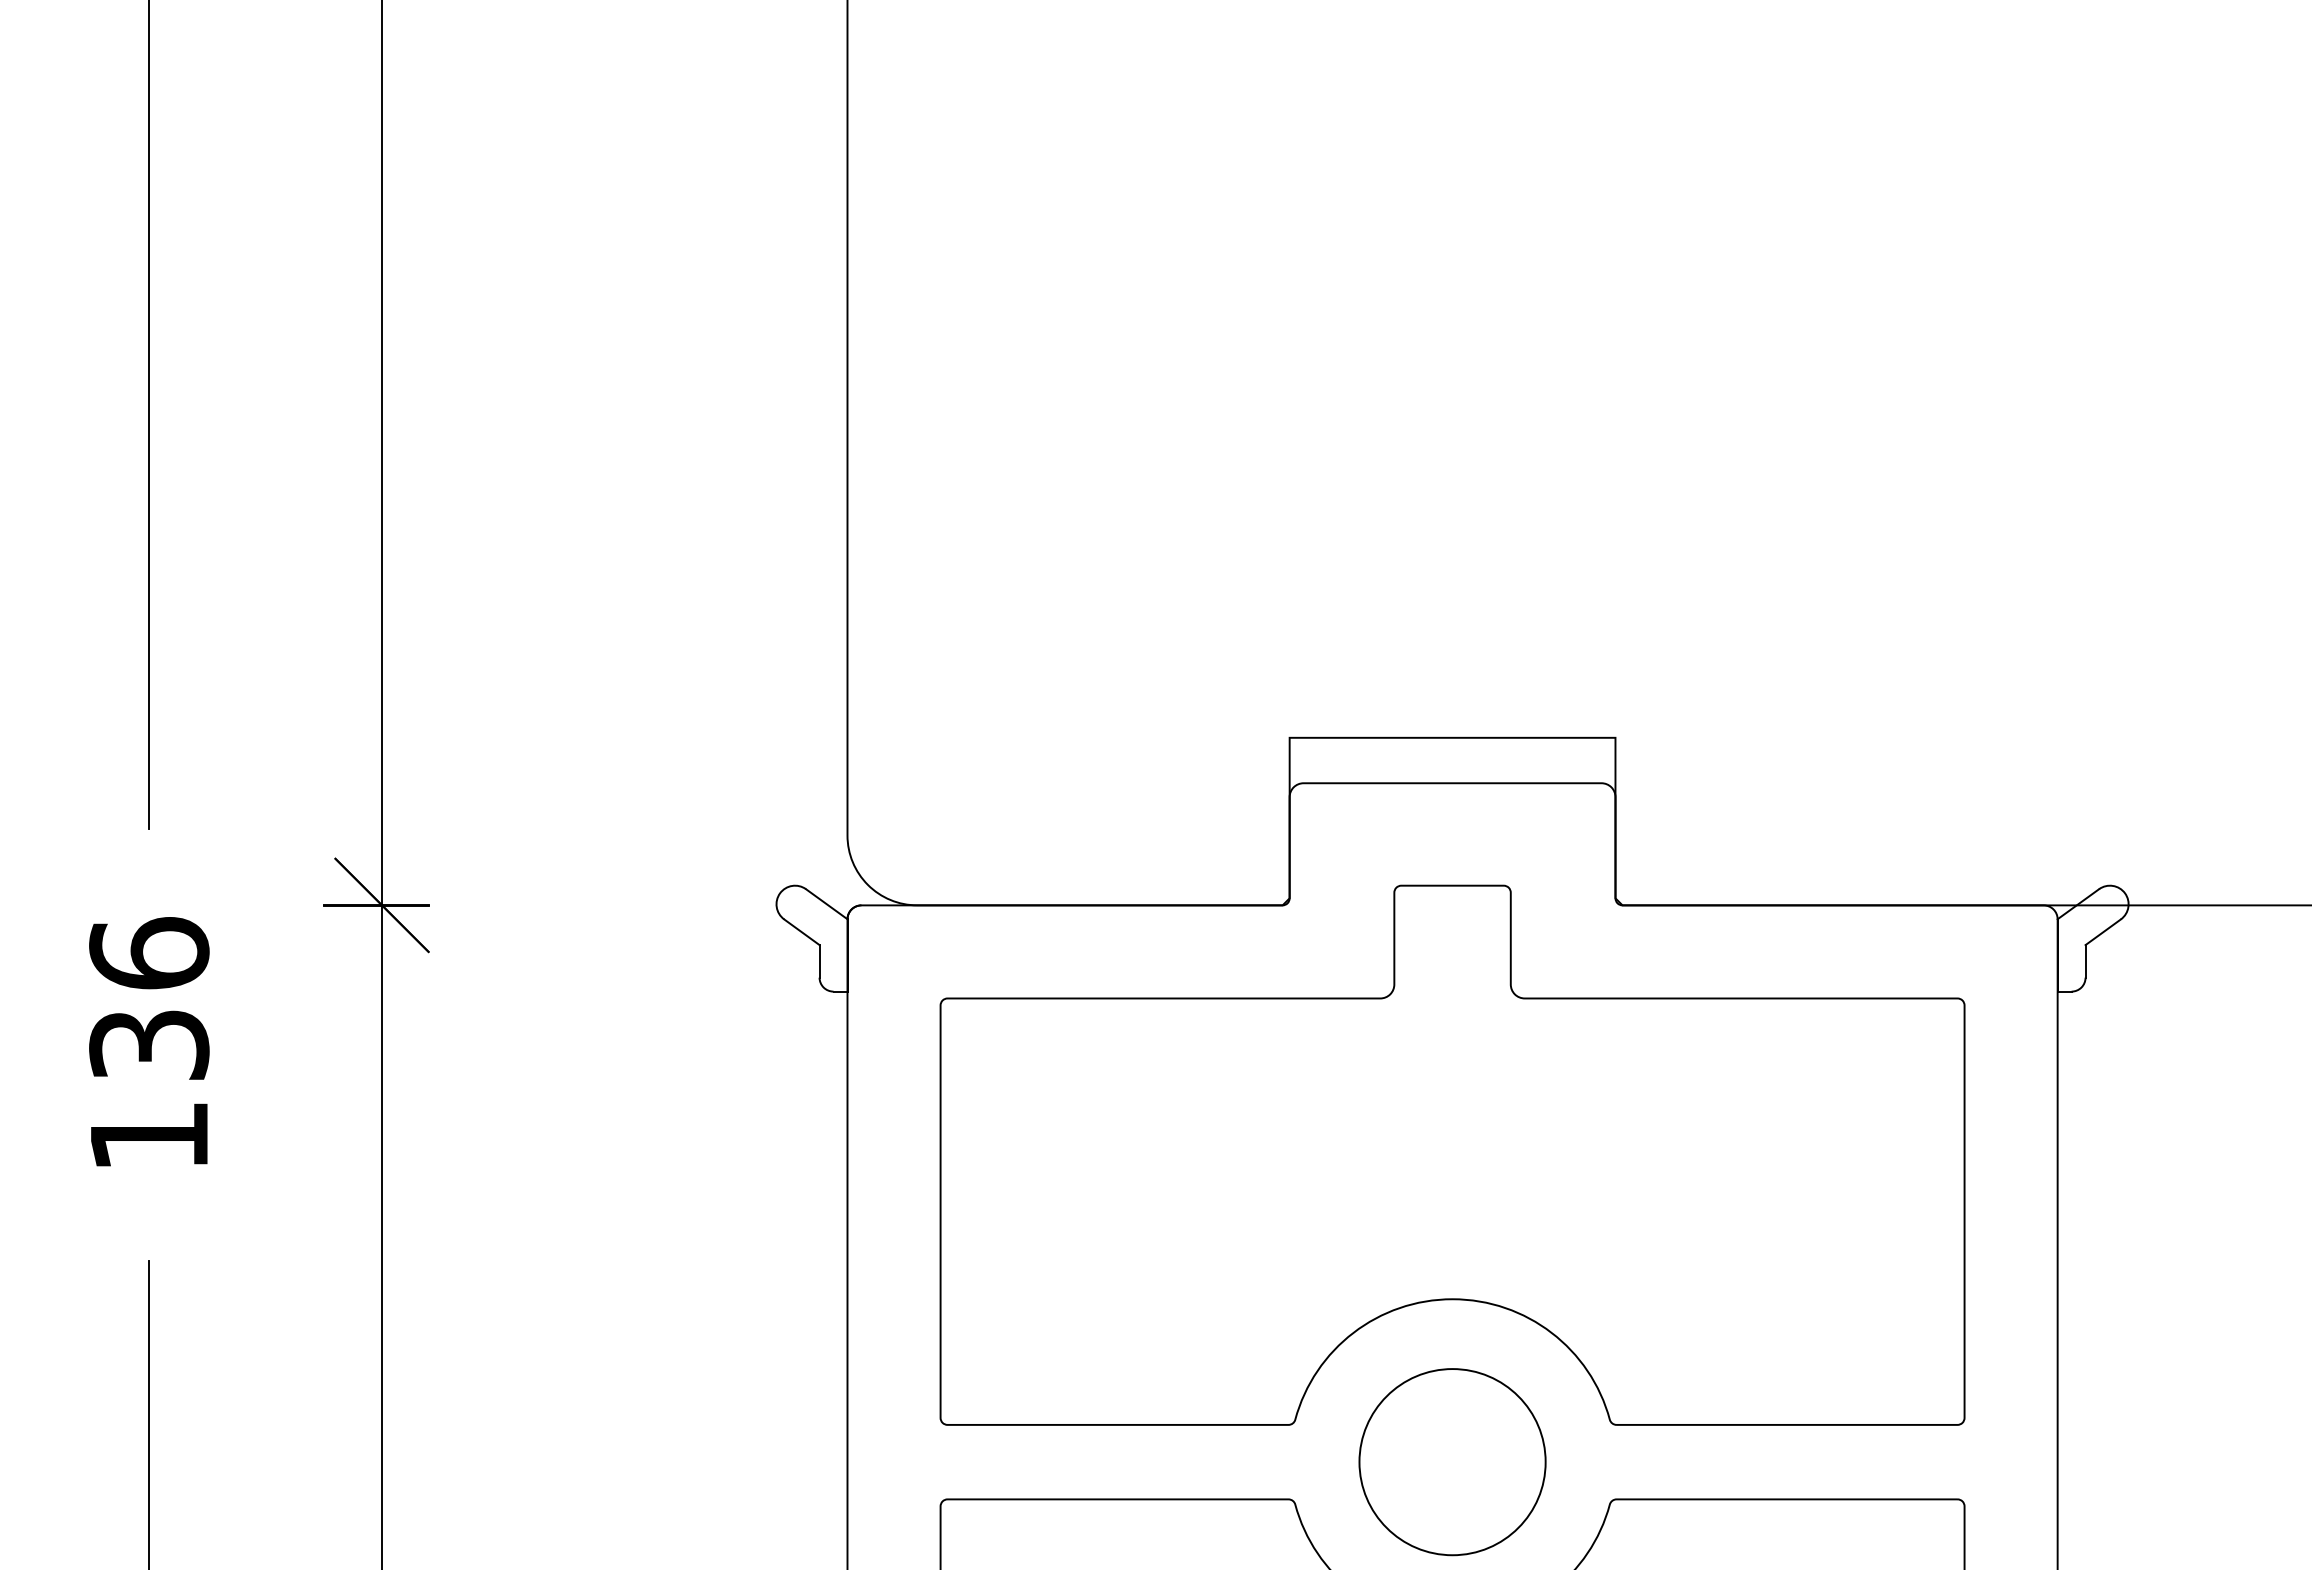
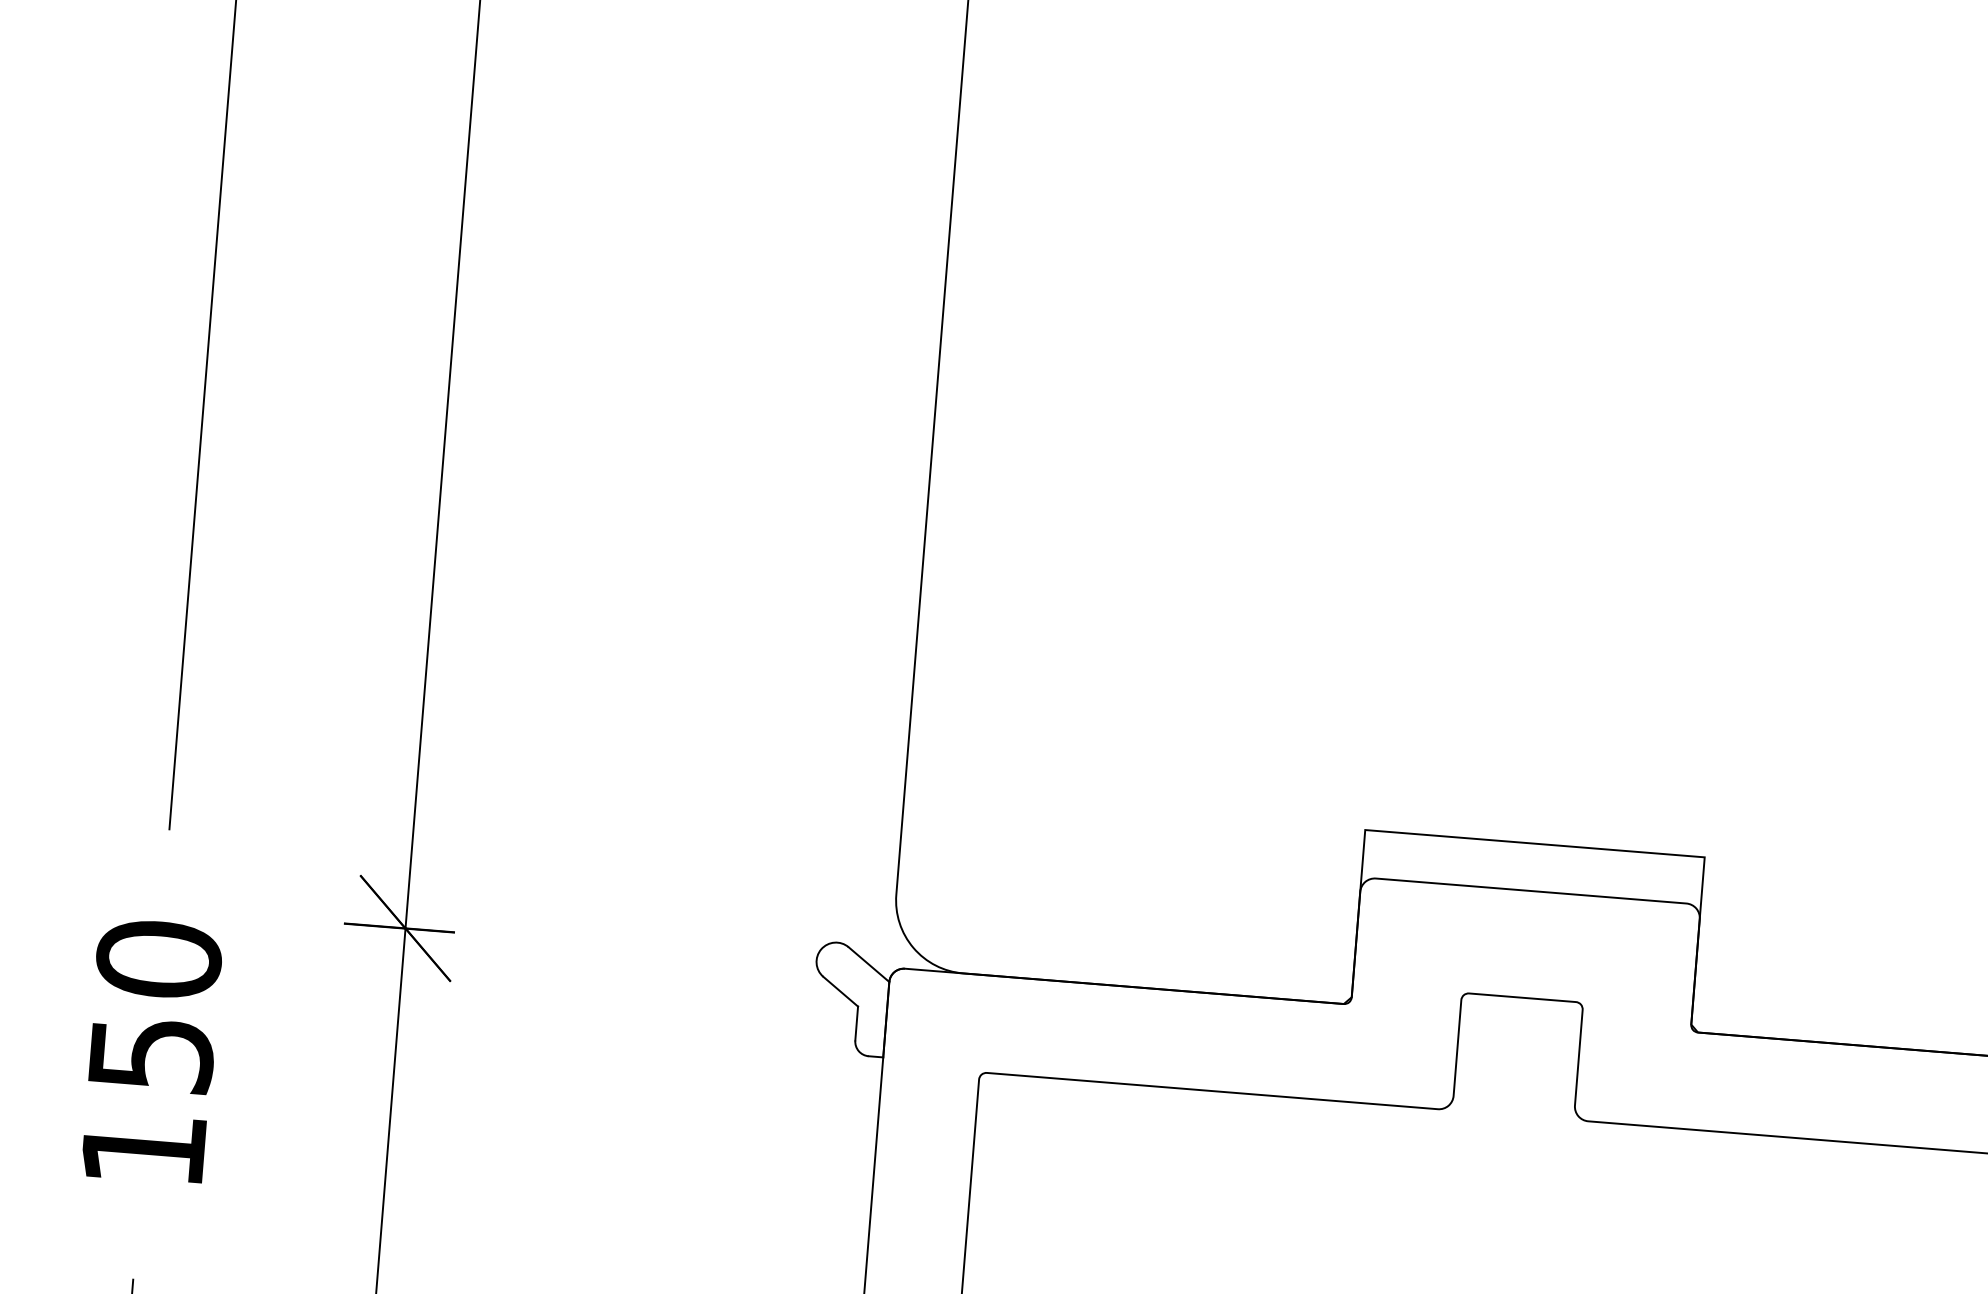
text: (149, 998) -> (155, 1006), 136 -> 150

